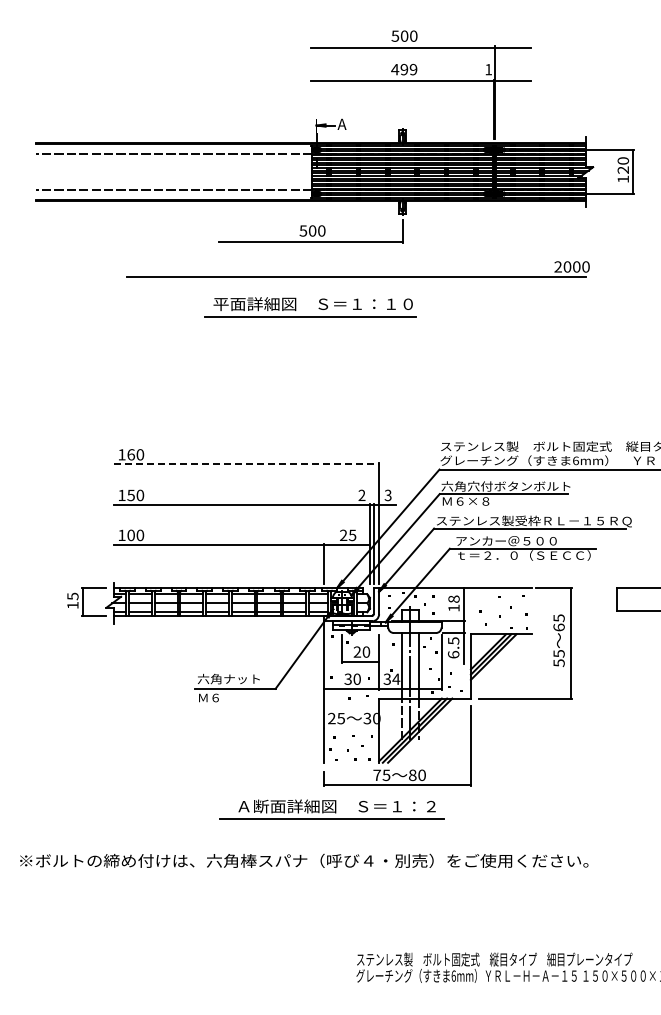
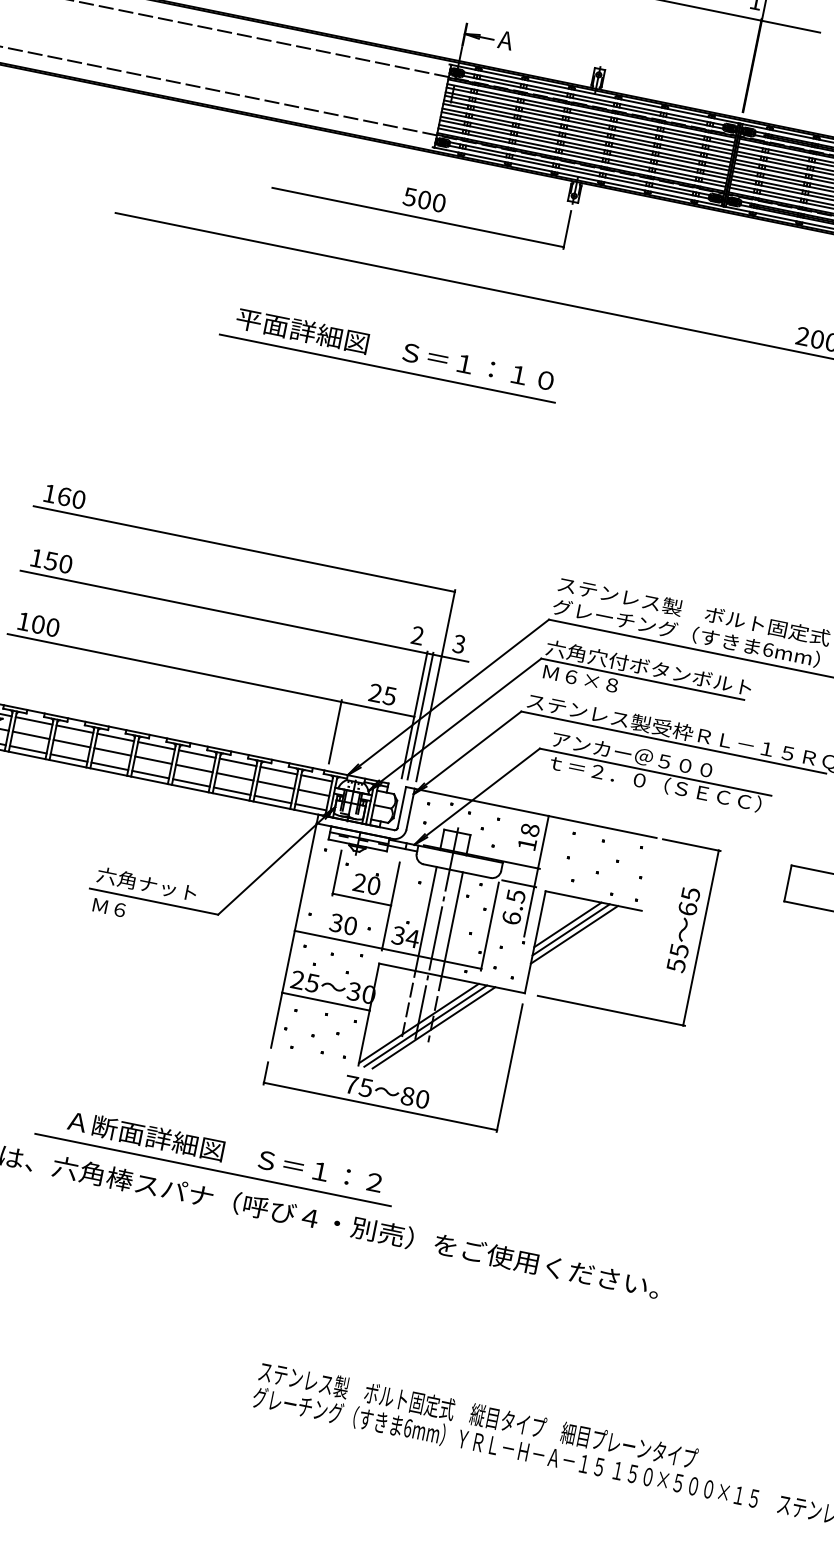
part: (318, 308) -> (402, 358), moved
line: (246, 464) -> (244, 549), dashed -> solid
line: (351, 728) -> (325, 1002), added
part: (331, 809) -> (215, 1154), moved

